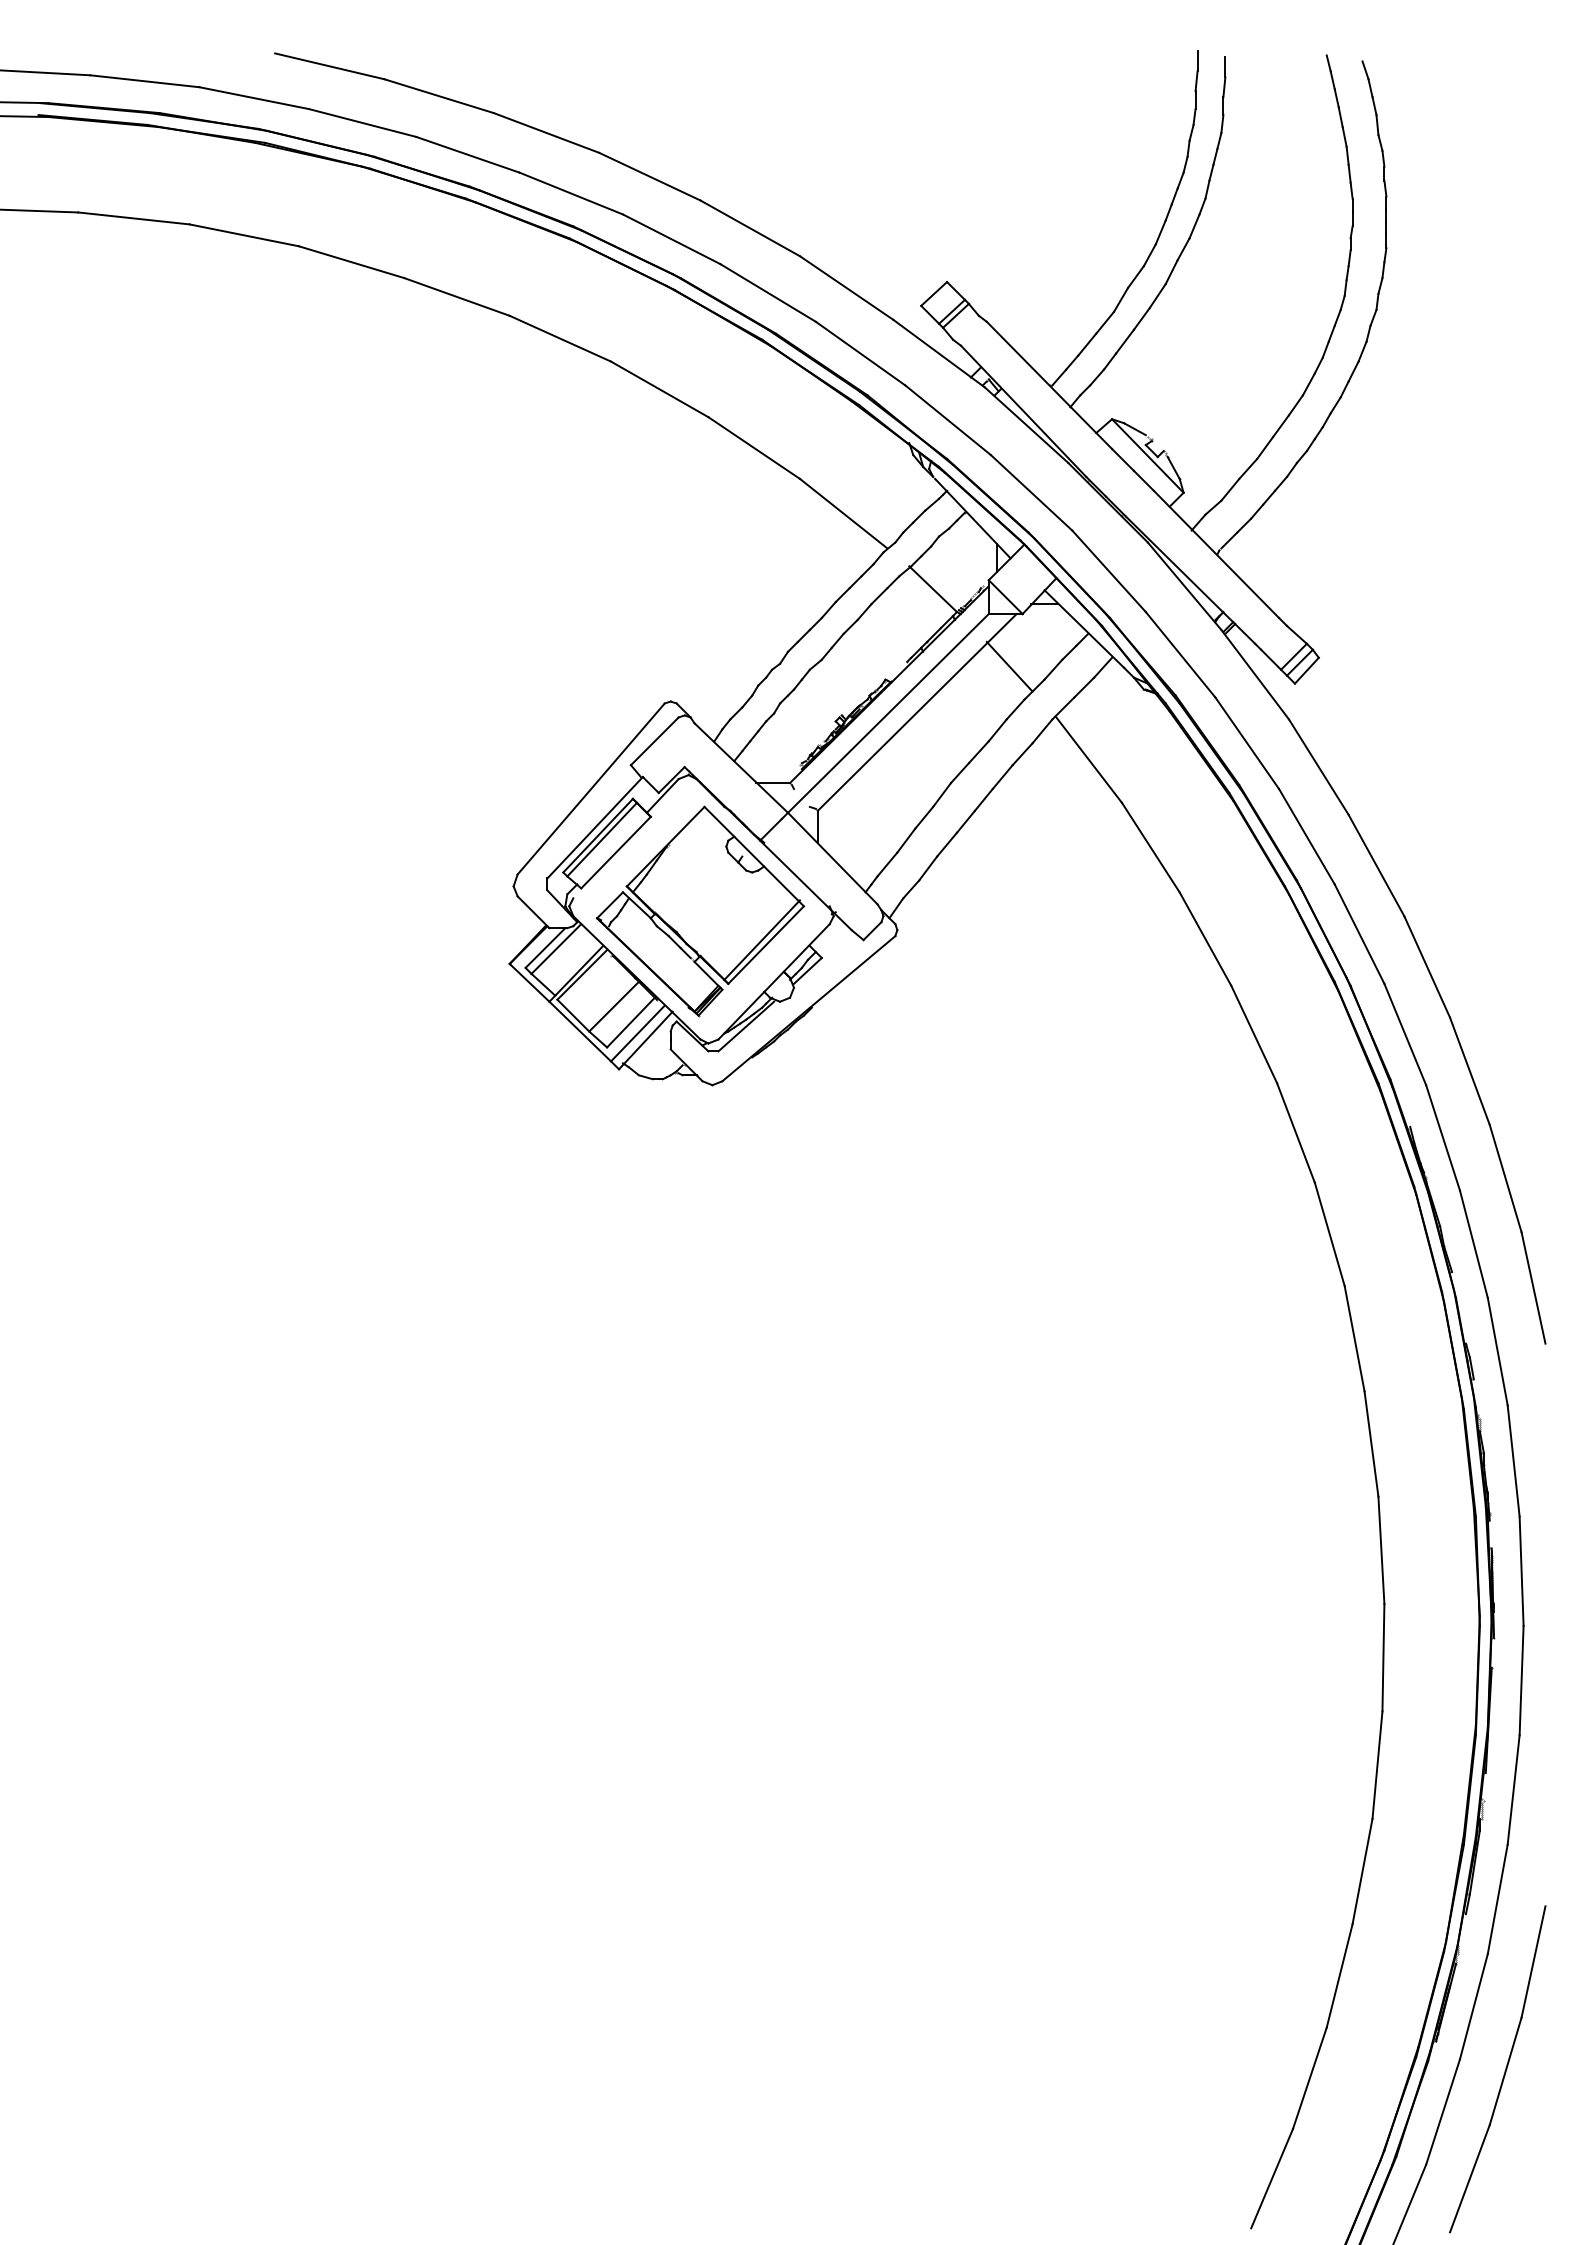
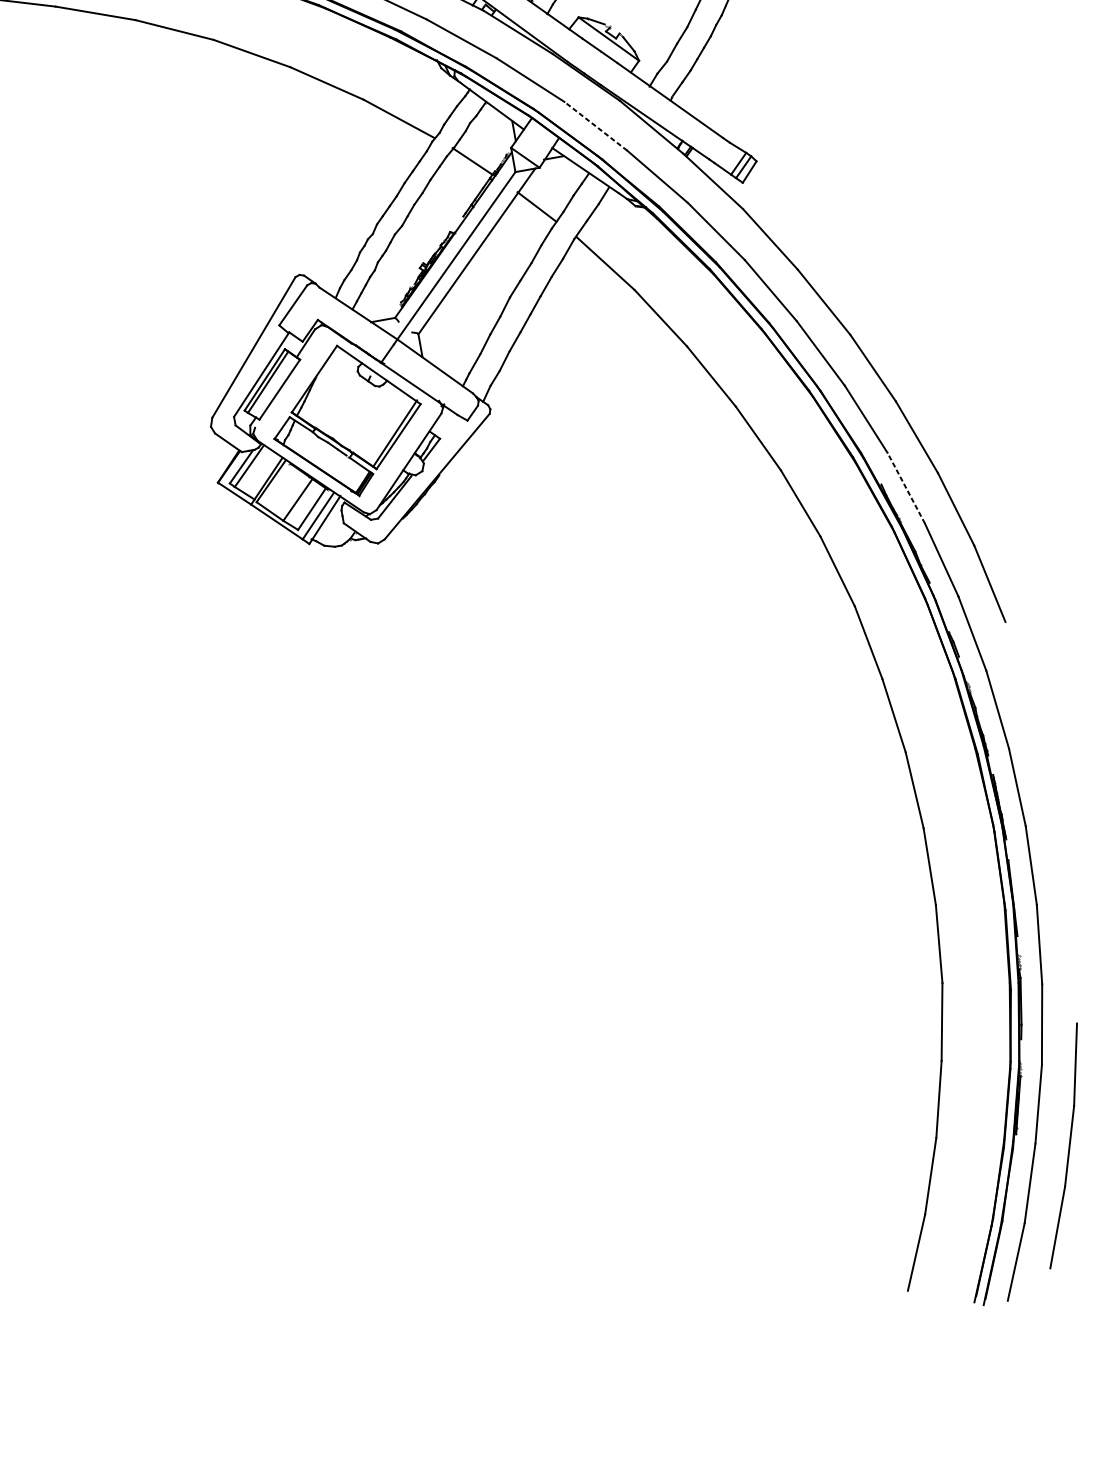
line: (1109, 571) -> (596, 126), solid -> dashed
line: (1442, 1137) -> (905, 487), solid -> dashed

